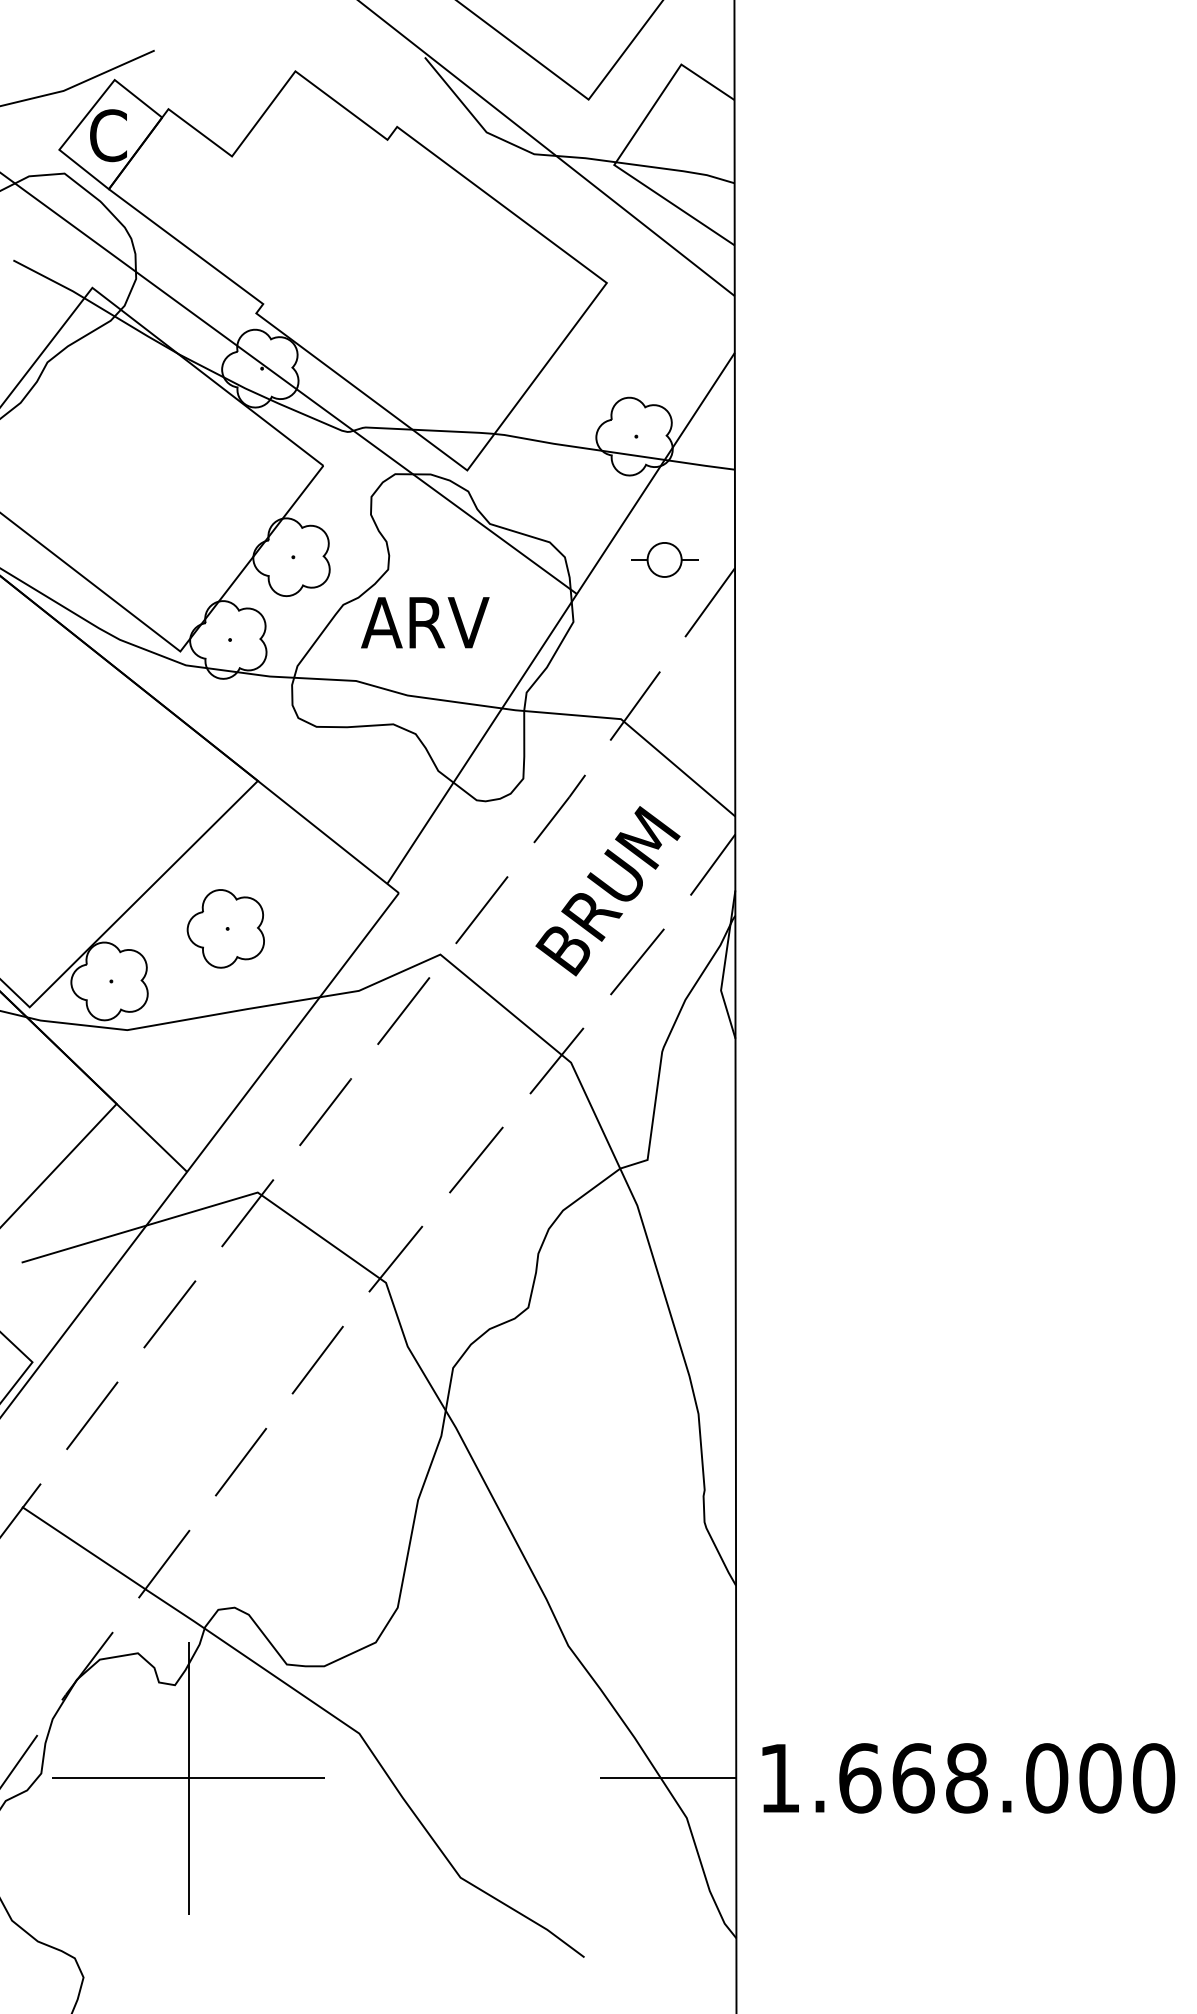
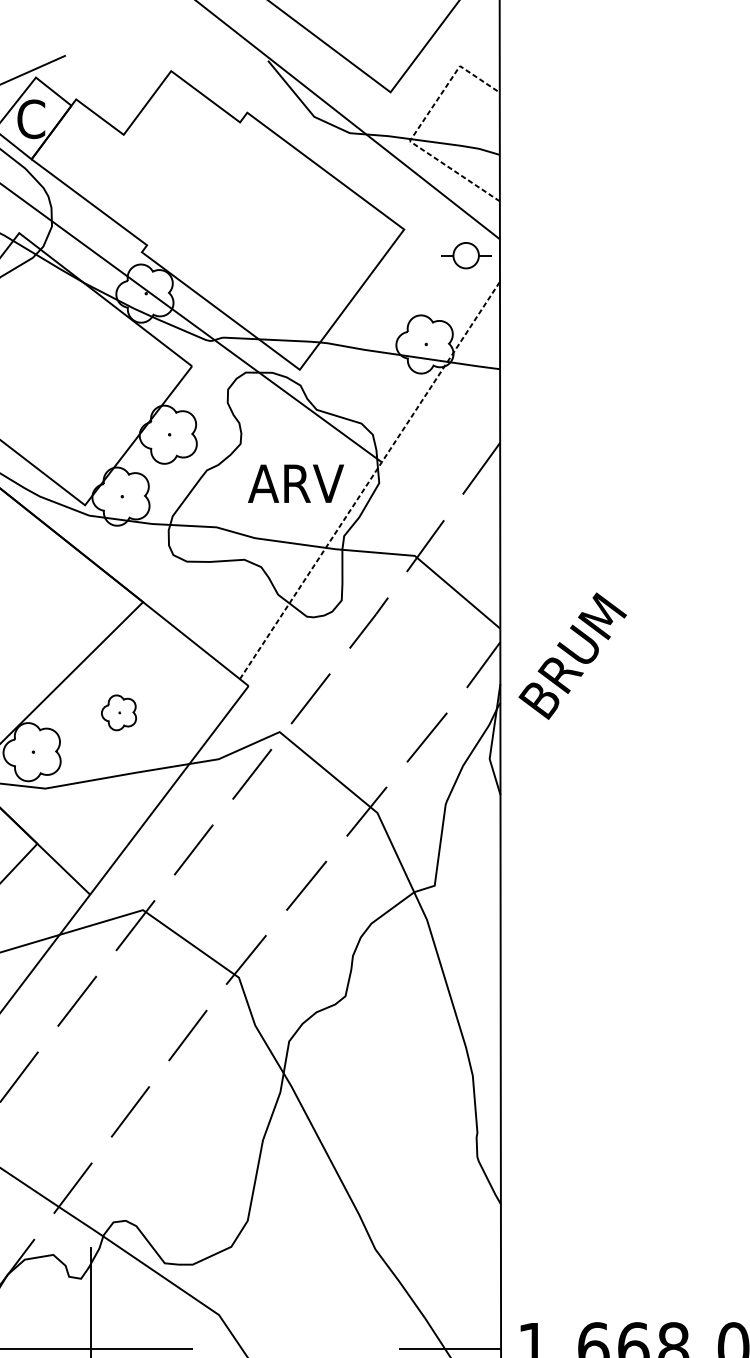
line: (625, 148) -> (418, 128), solid -> dashed
part: (664, 559) -> (466, 255), moved
line: (561, 617) -> (370, 479), solid -> dashed
text: (425, 622) -> (296, 483), moved
text: (607, 891) -> (572, 656), moved
part: (225, 928) -> (118, 712), size x0.6

